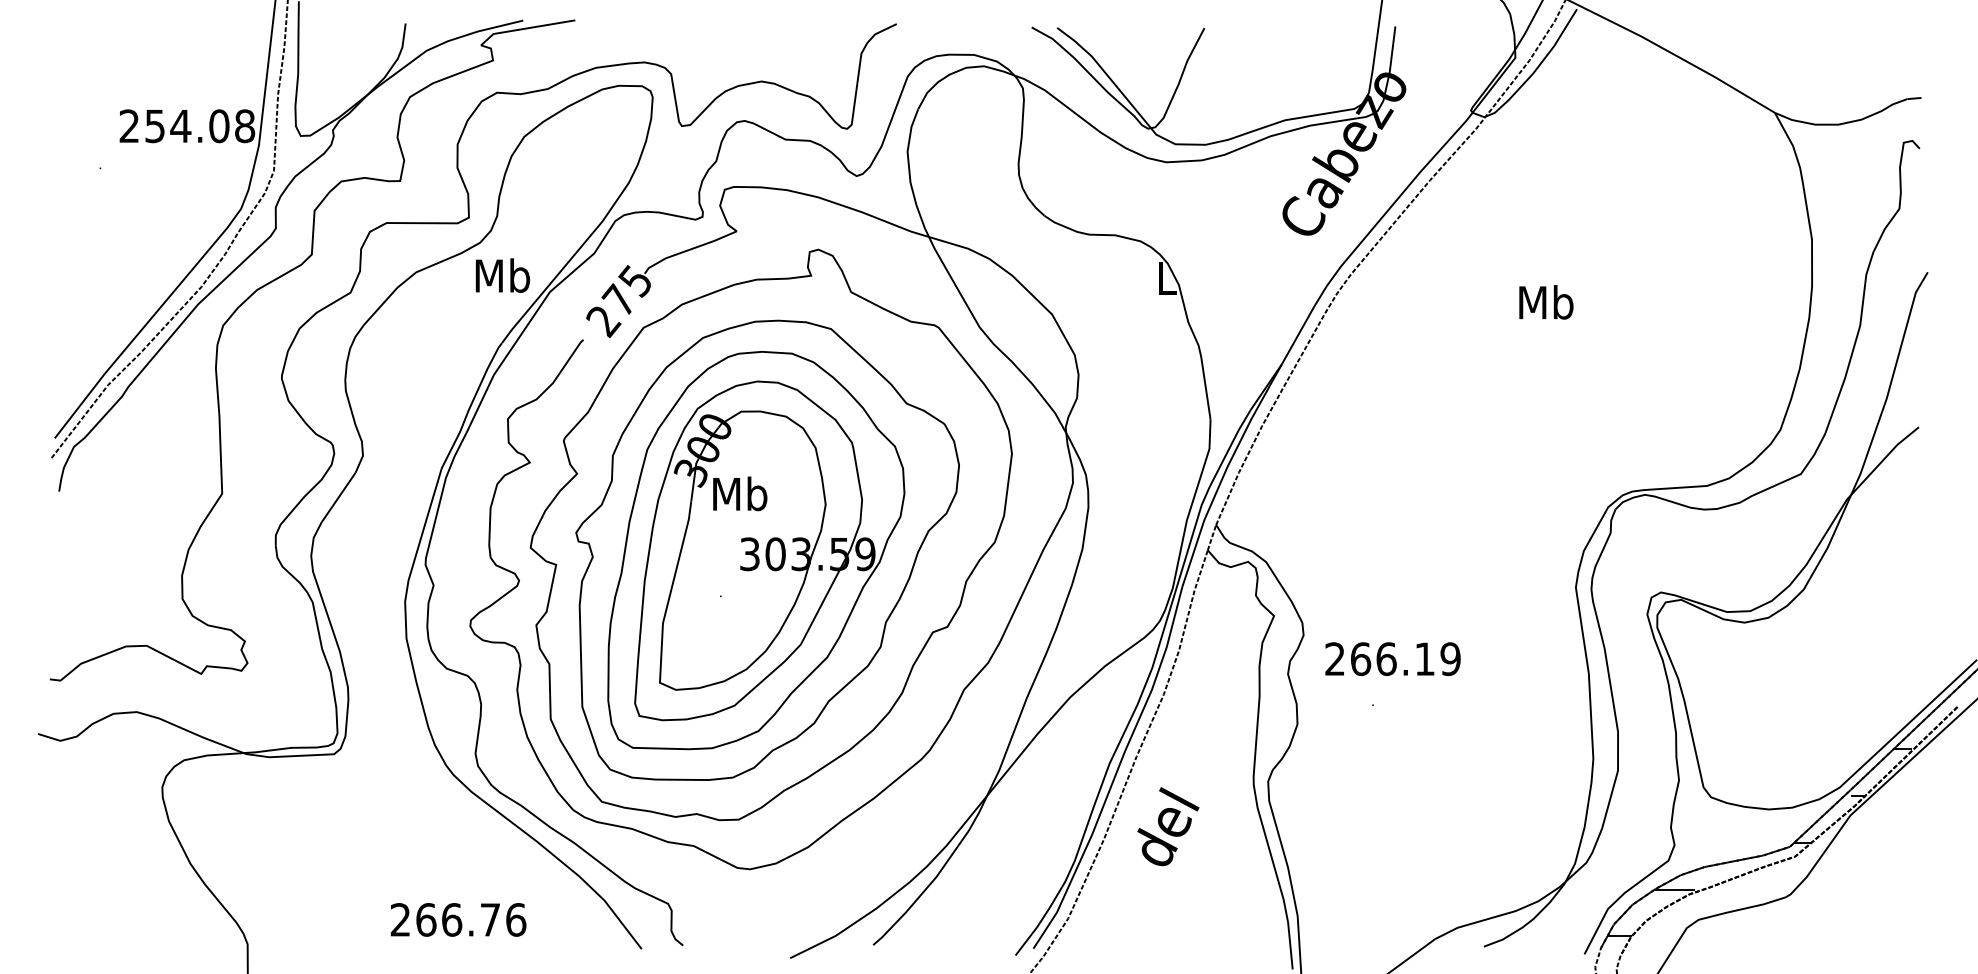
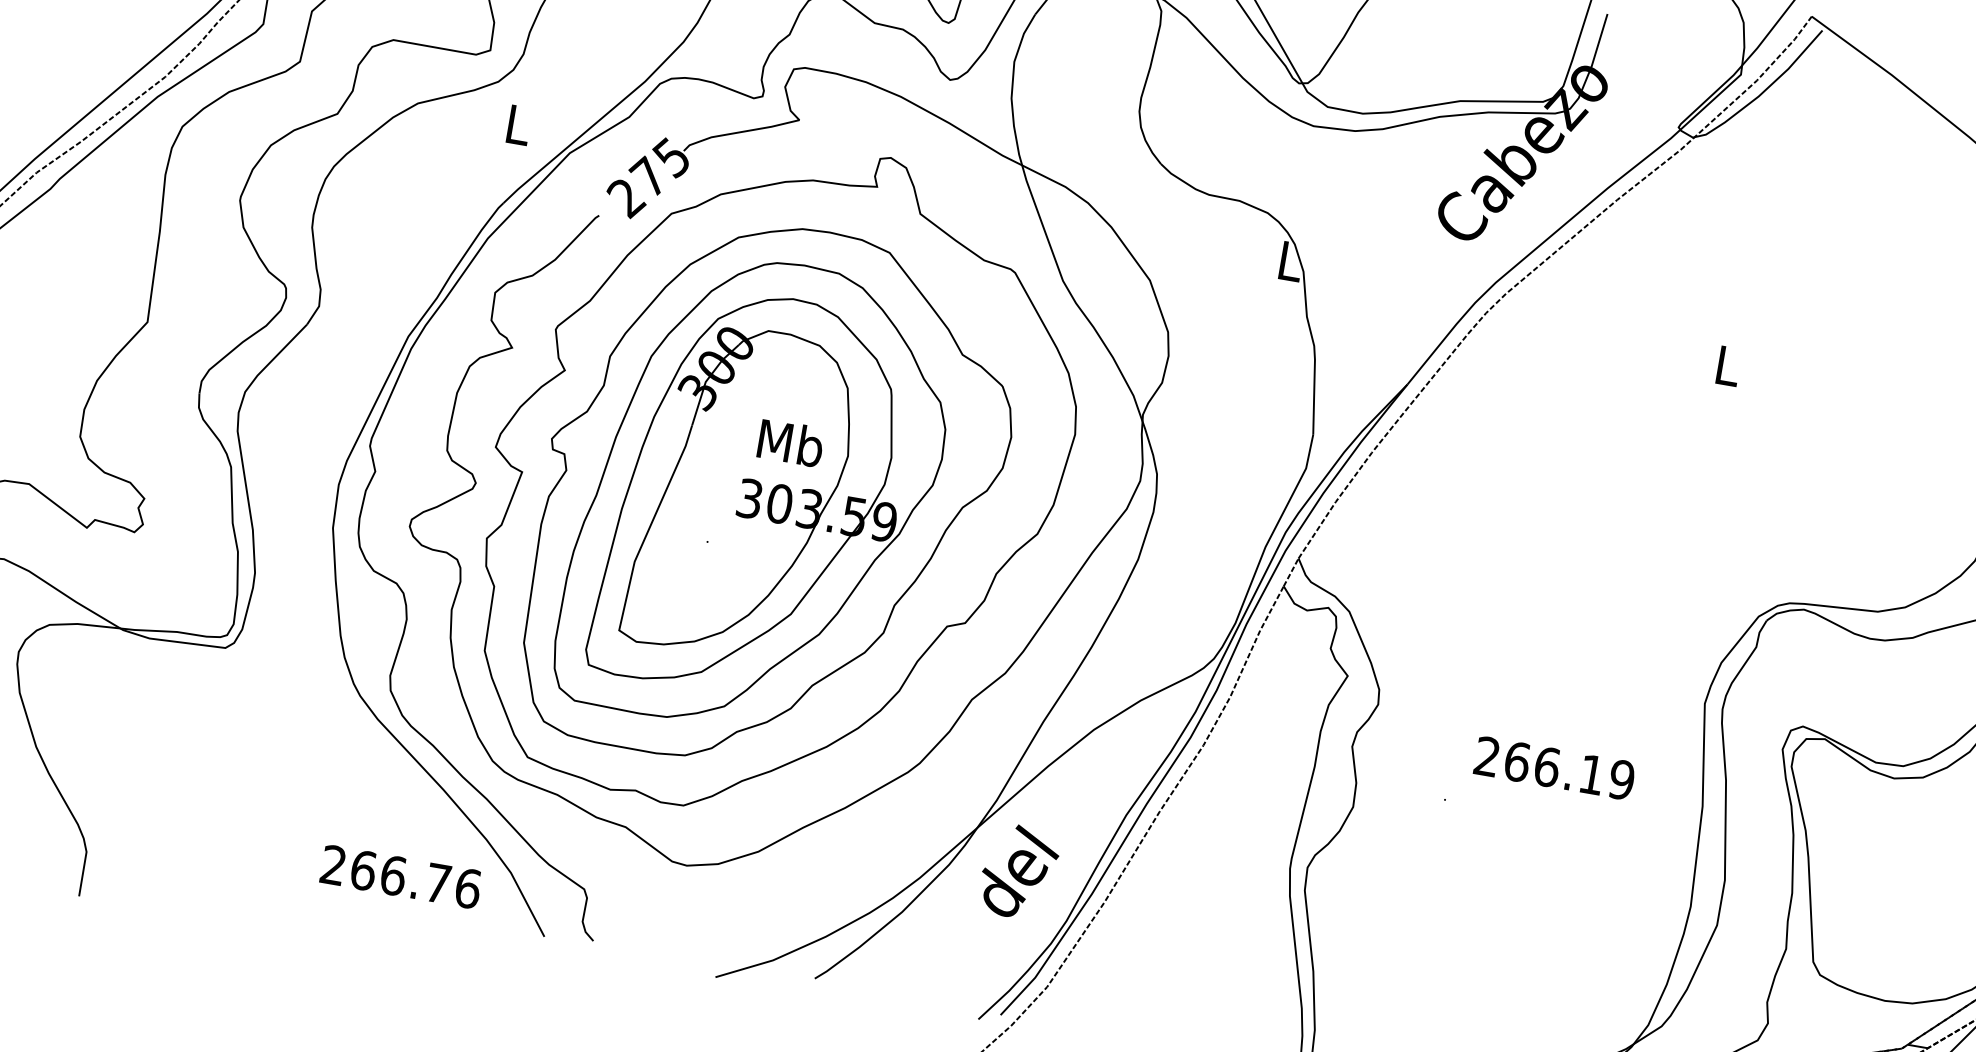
text: (502, 275) -> (517, 124), Mb -> L
text: (1546, 302) -> (1727, 365), Mb -> L
text: (740, 493) -> (791, 442), moved
text: (1392, 659) -> (1554, 768), moved
text: (1168, 826) -> (1019, 871), moved
text: (458, 919) -> (401, 876), moved

